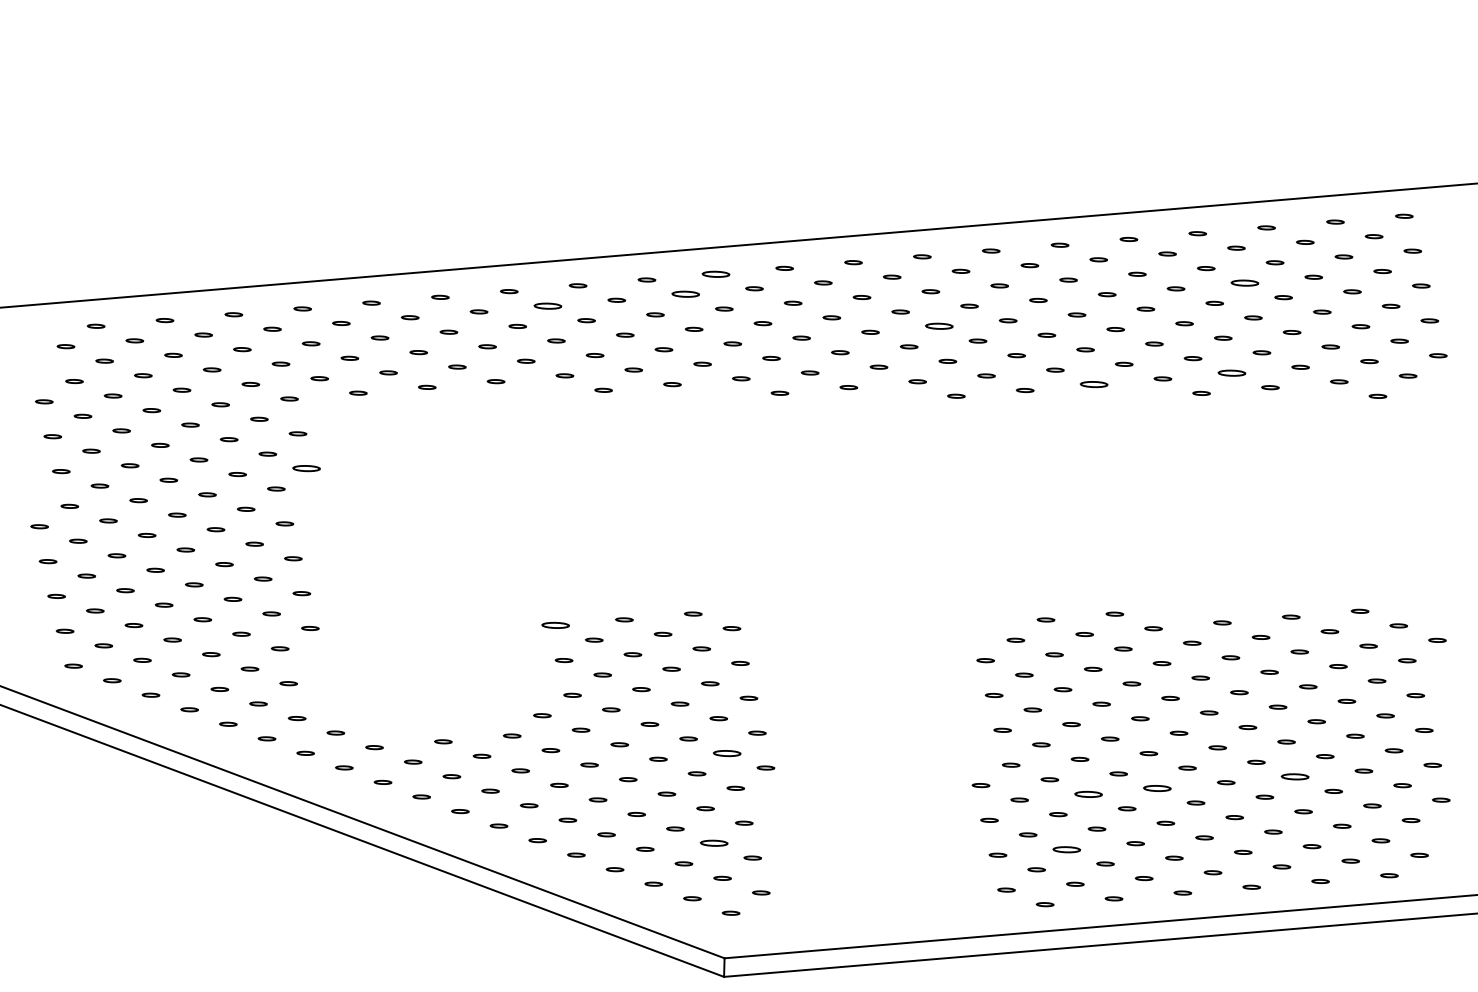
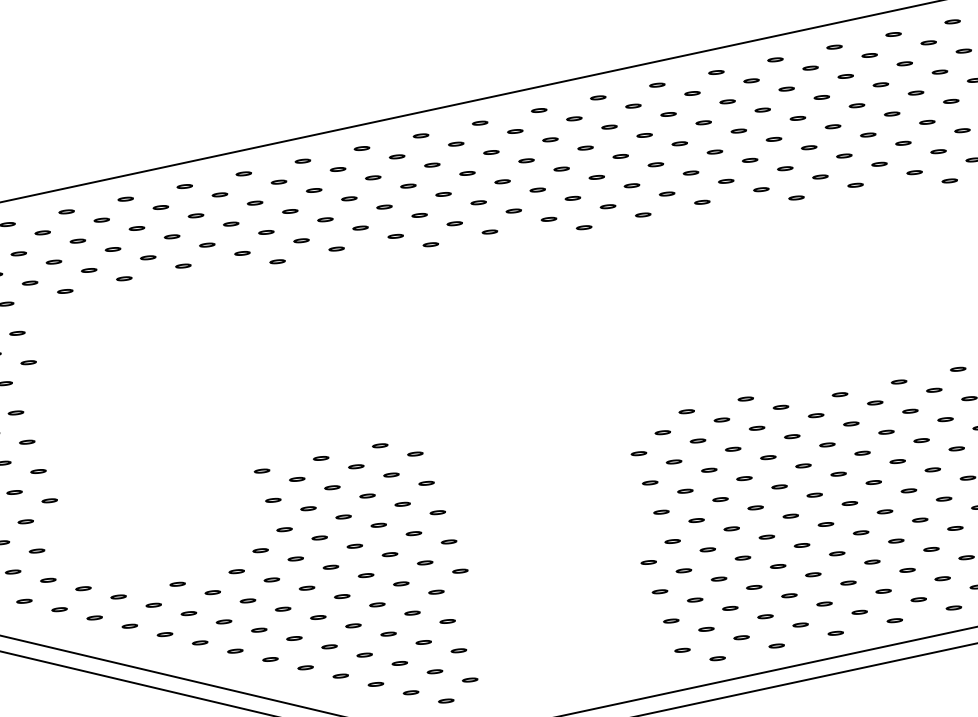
part: (715, 273) -> (361, 147), size x0.62
part: (1244, 282) -> (821, 97), size x0.62
part: (685, 294) -> (337, 169), size x0.62
part: (547, 305) -> (219, 194), size x0.62
part: (939, 326) -> (561, 169), size x0.62
part: (1231, 372) -> (820, 176), size x0.62
part: (1093, 384) -> (701, 202), size x0.62
part: (306, 468) -> (28, 362), size x0.62
part: (555, 625) -> (262, 471), size x0.62
part: (727, 753) -> (425, 562), size x0.62
part: (1294, 776) -> (919, 519), size x0.62
part: (1157, 788) -> (802, 545), size x0.62
part: (1088, 793) -> (742, 557), size x0.62
part: (713, 843) -> (423, 642), size x0.62
part: (1066, 848) -> (729, 607), size x0.62

